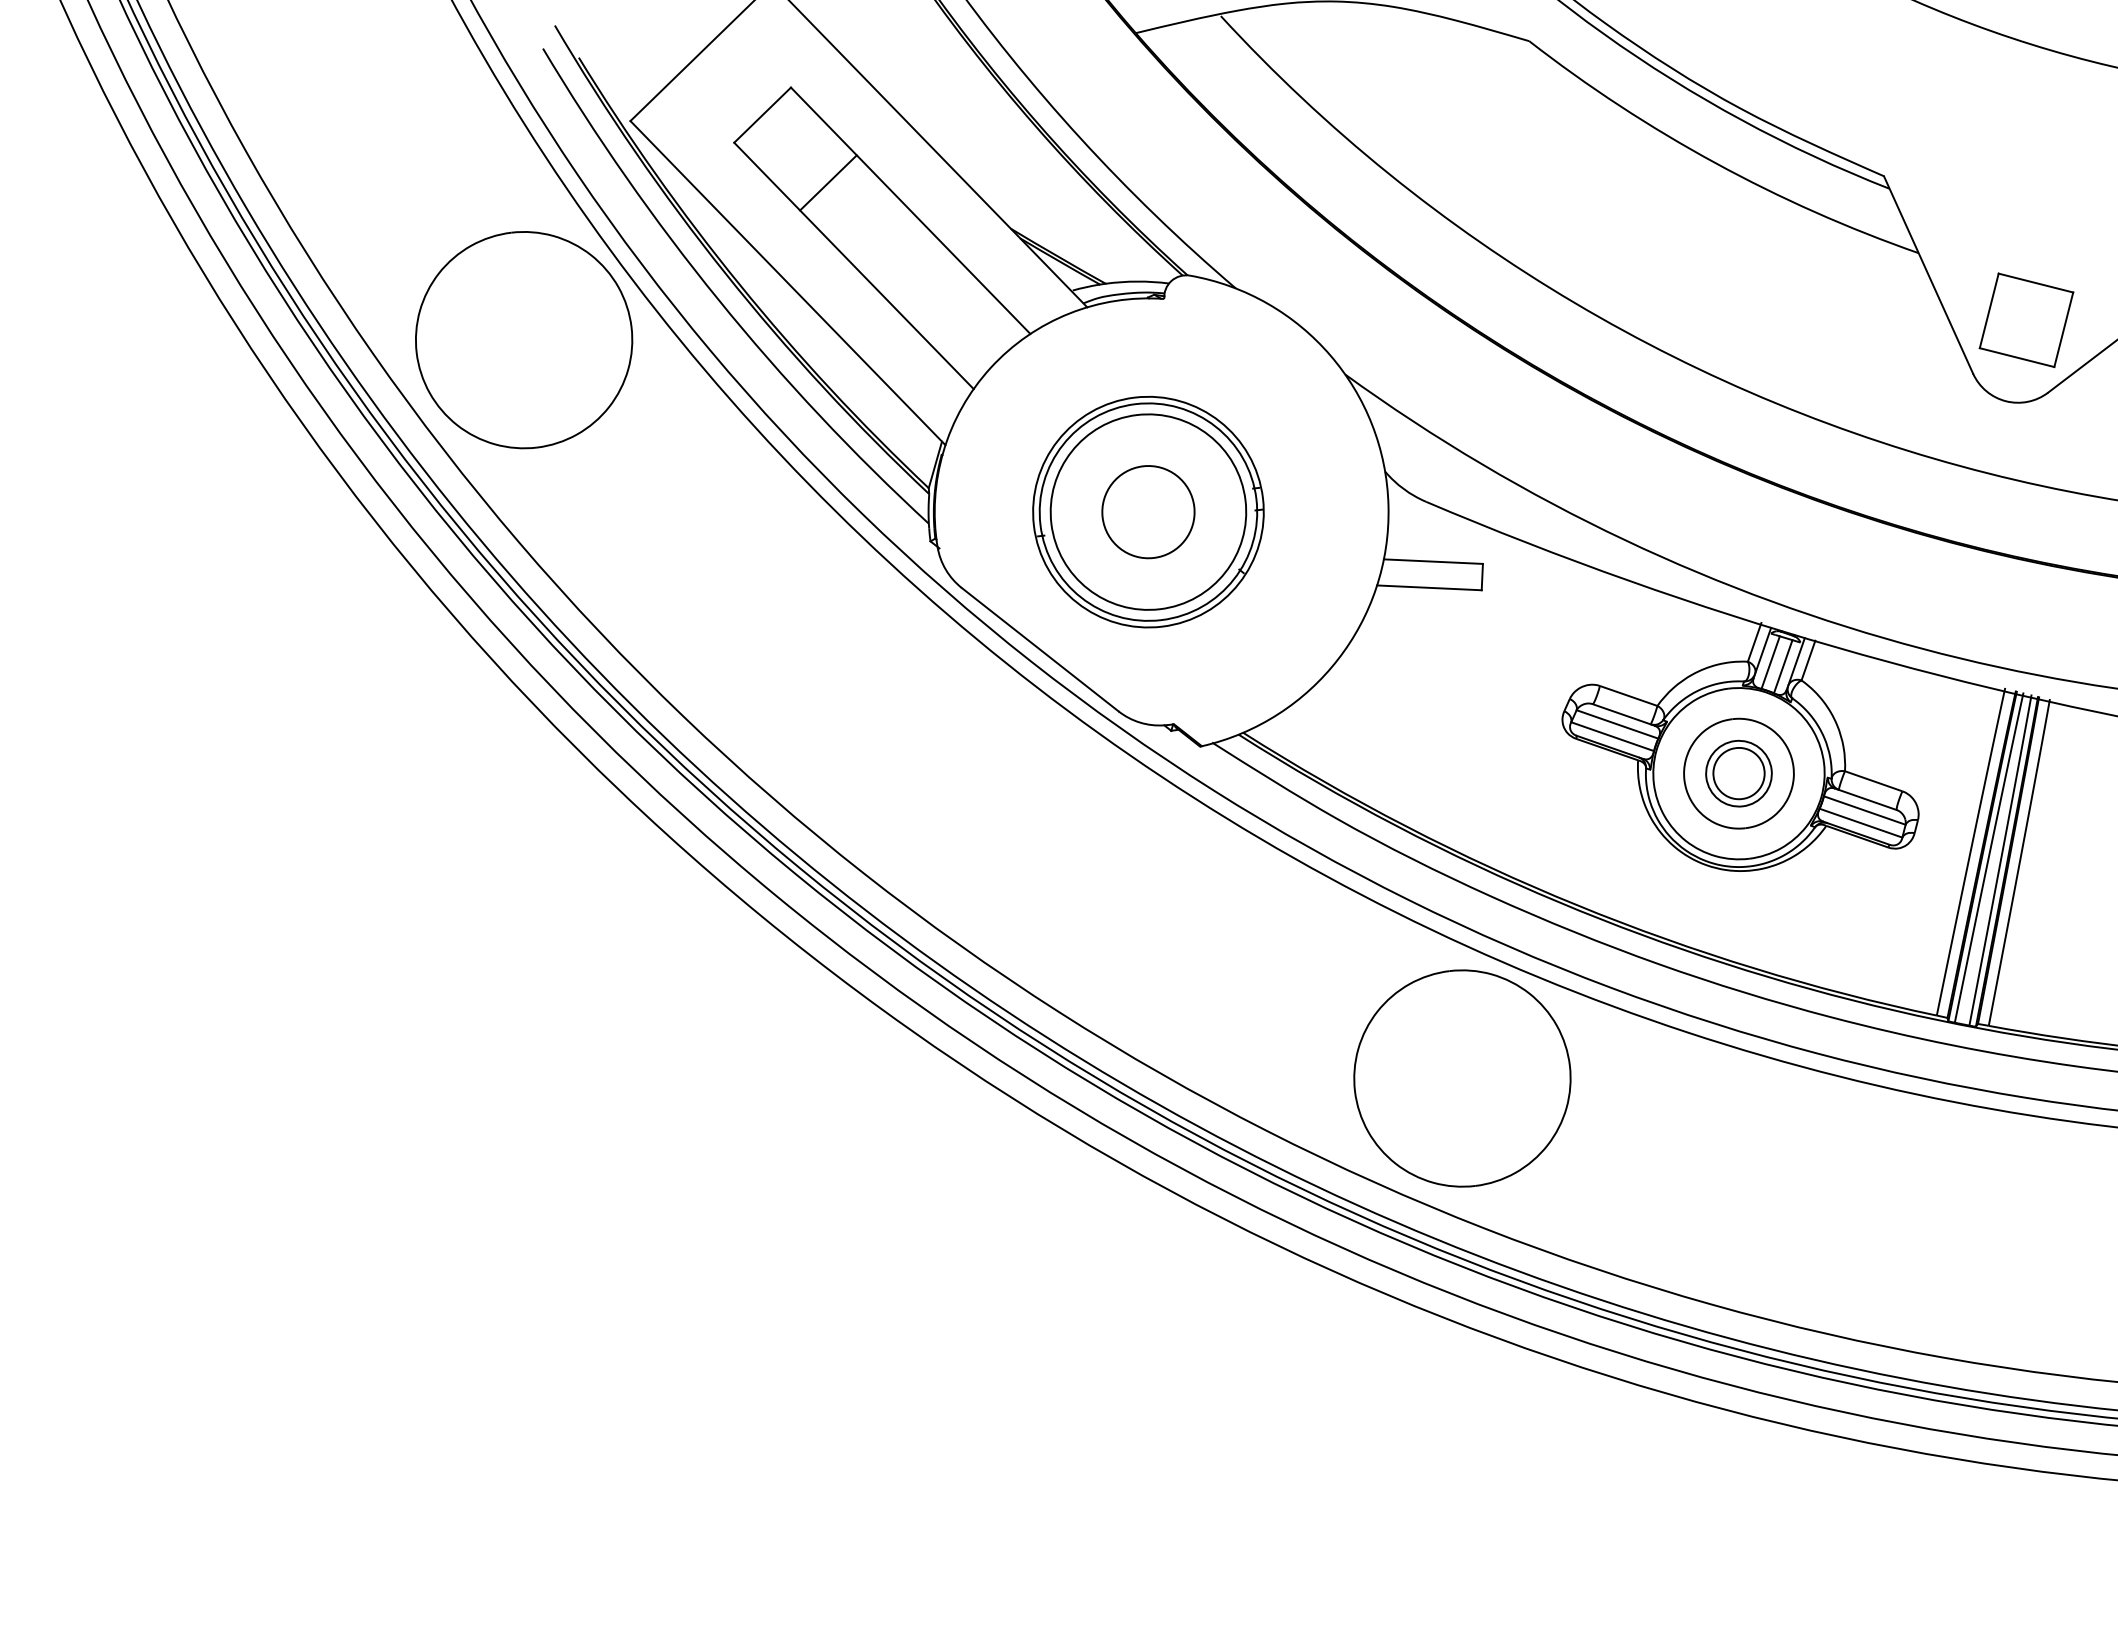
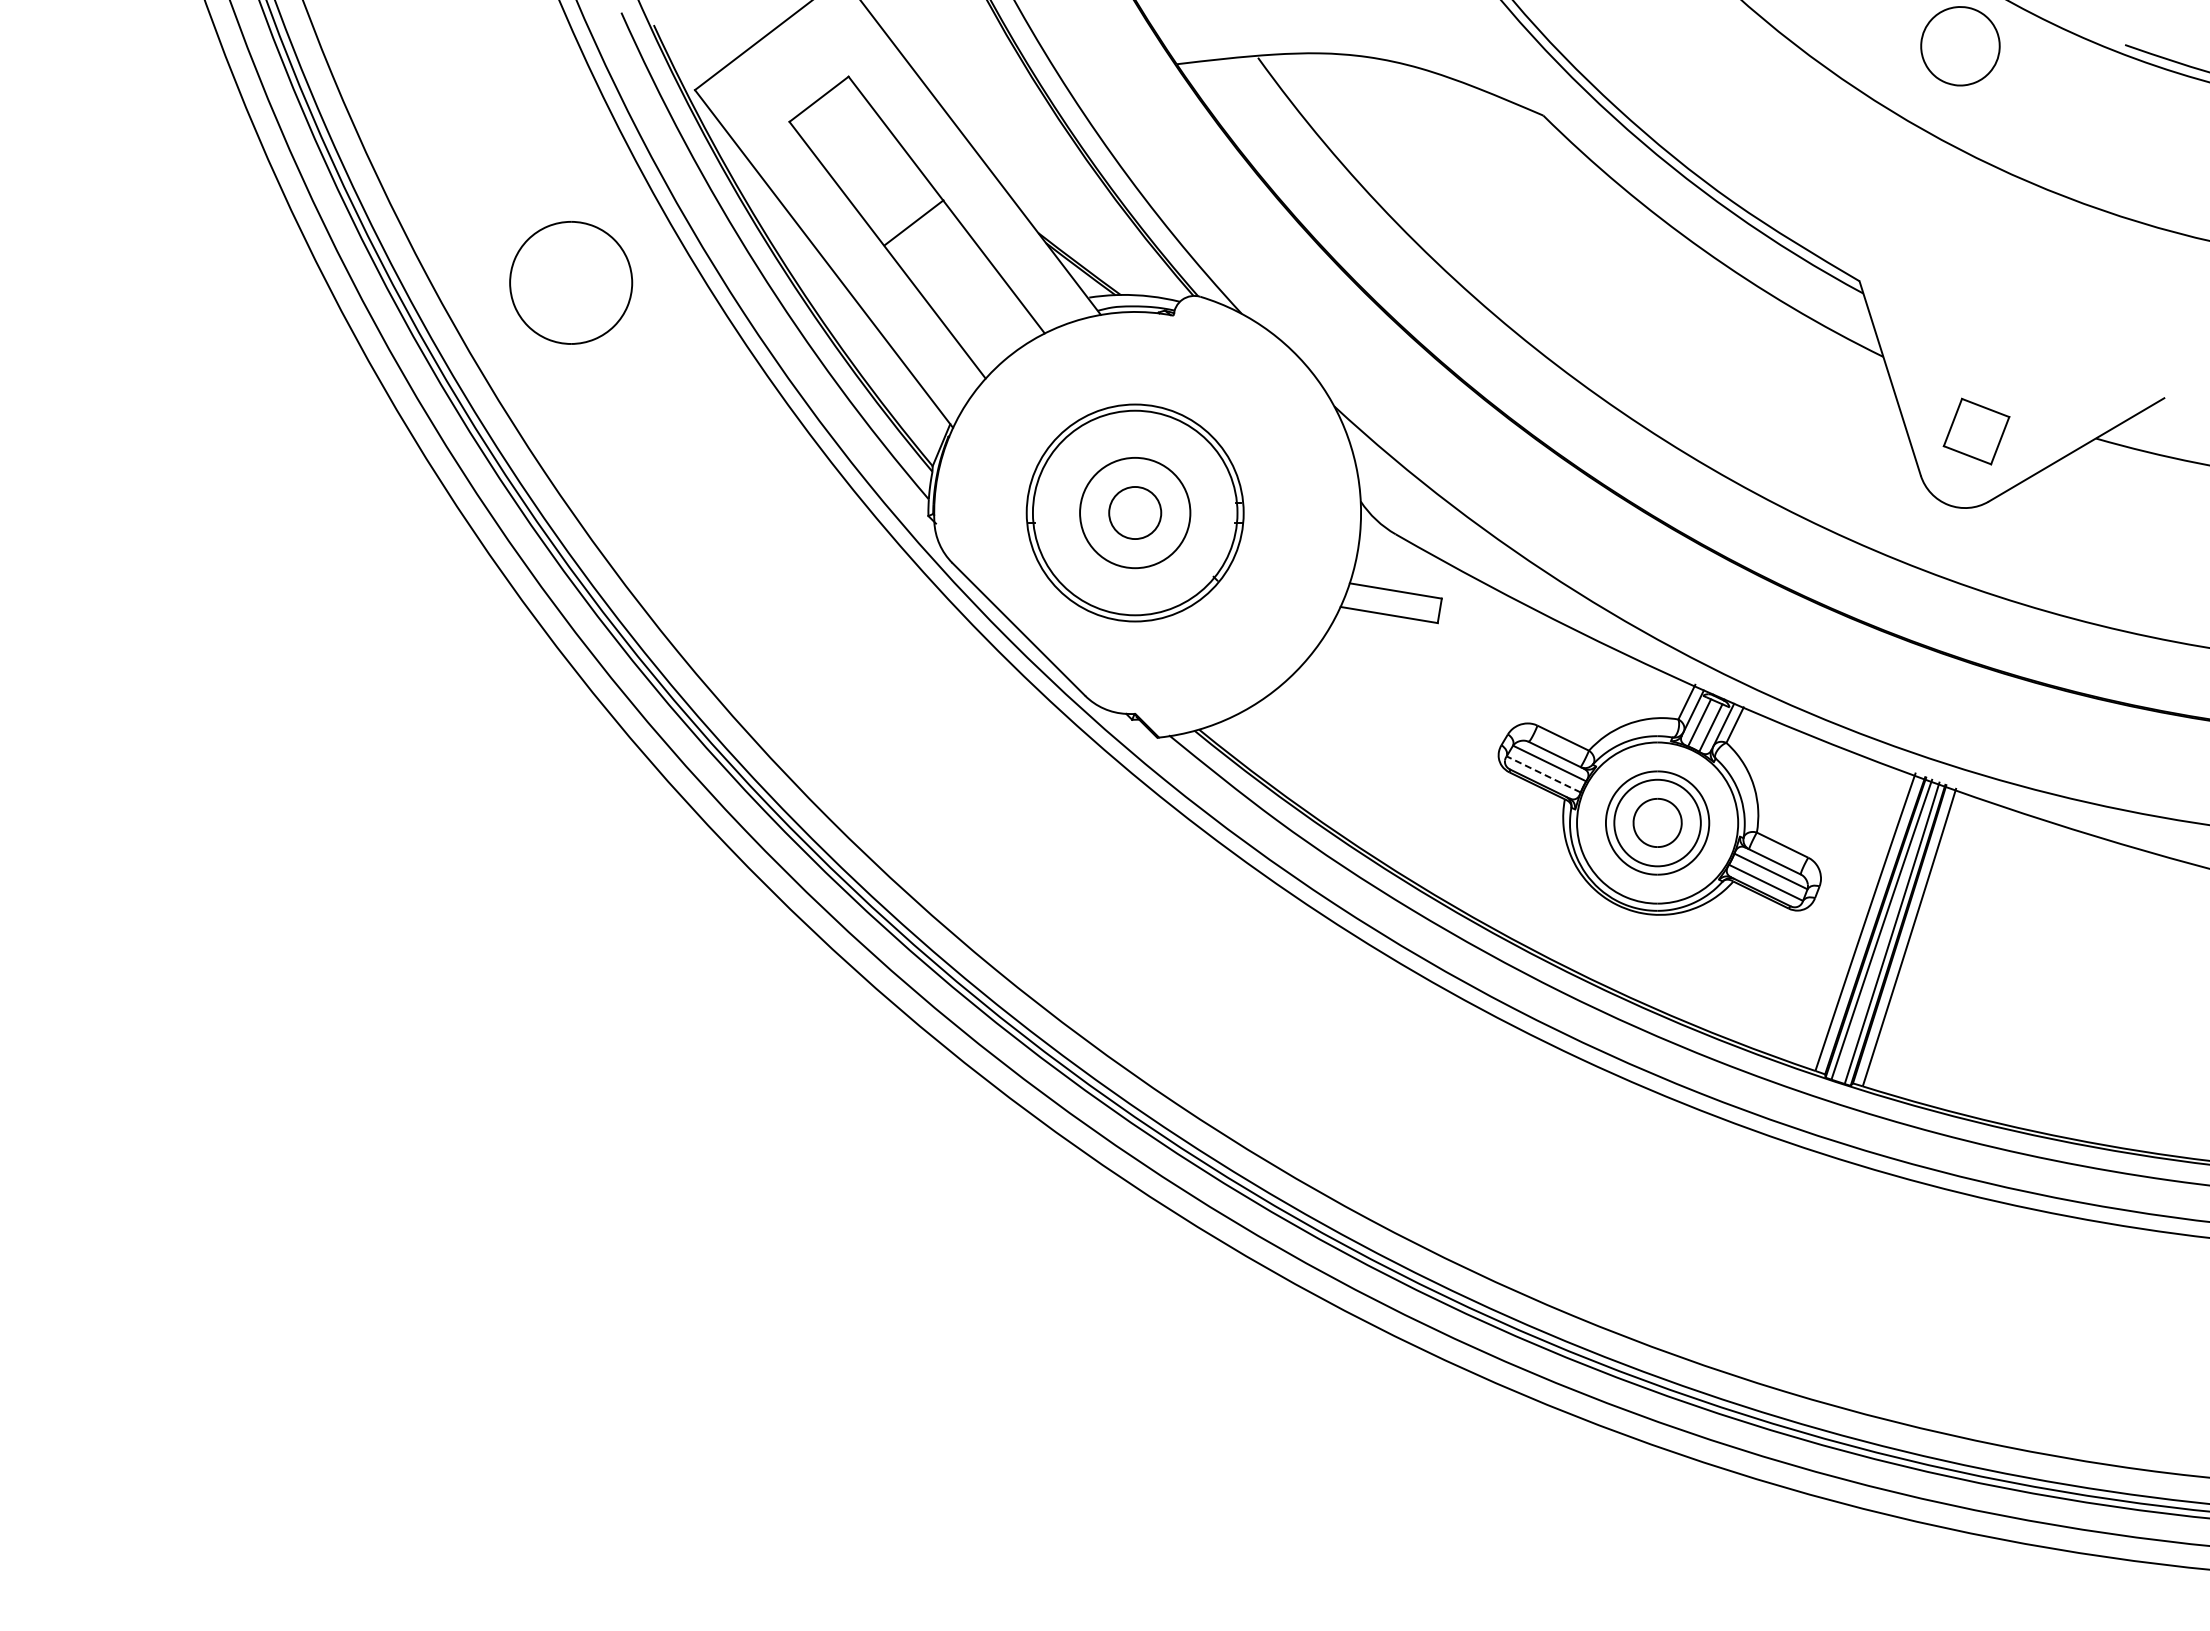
line: (827, 182) -> (913, 222), moved
part: (2026, 320) -> (1976, 431), size x0.7
part: (523, 339) -> (570, 282), size x0.6
circle: (1147, 511) -> (1134, 512), size x0.6
circle: (1148, 511) -> (1135, 512), size x0.6
line: (1612, 736) -> (1543, 774), solid -> dashed
circle: (1738, 773) -> (1657, 822), size x1.4
part: (1461, 1078) -> (1364, 1076), removed

